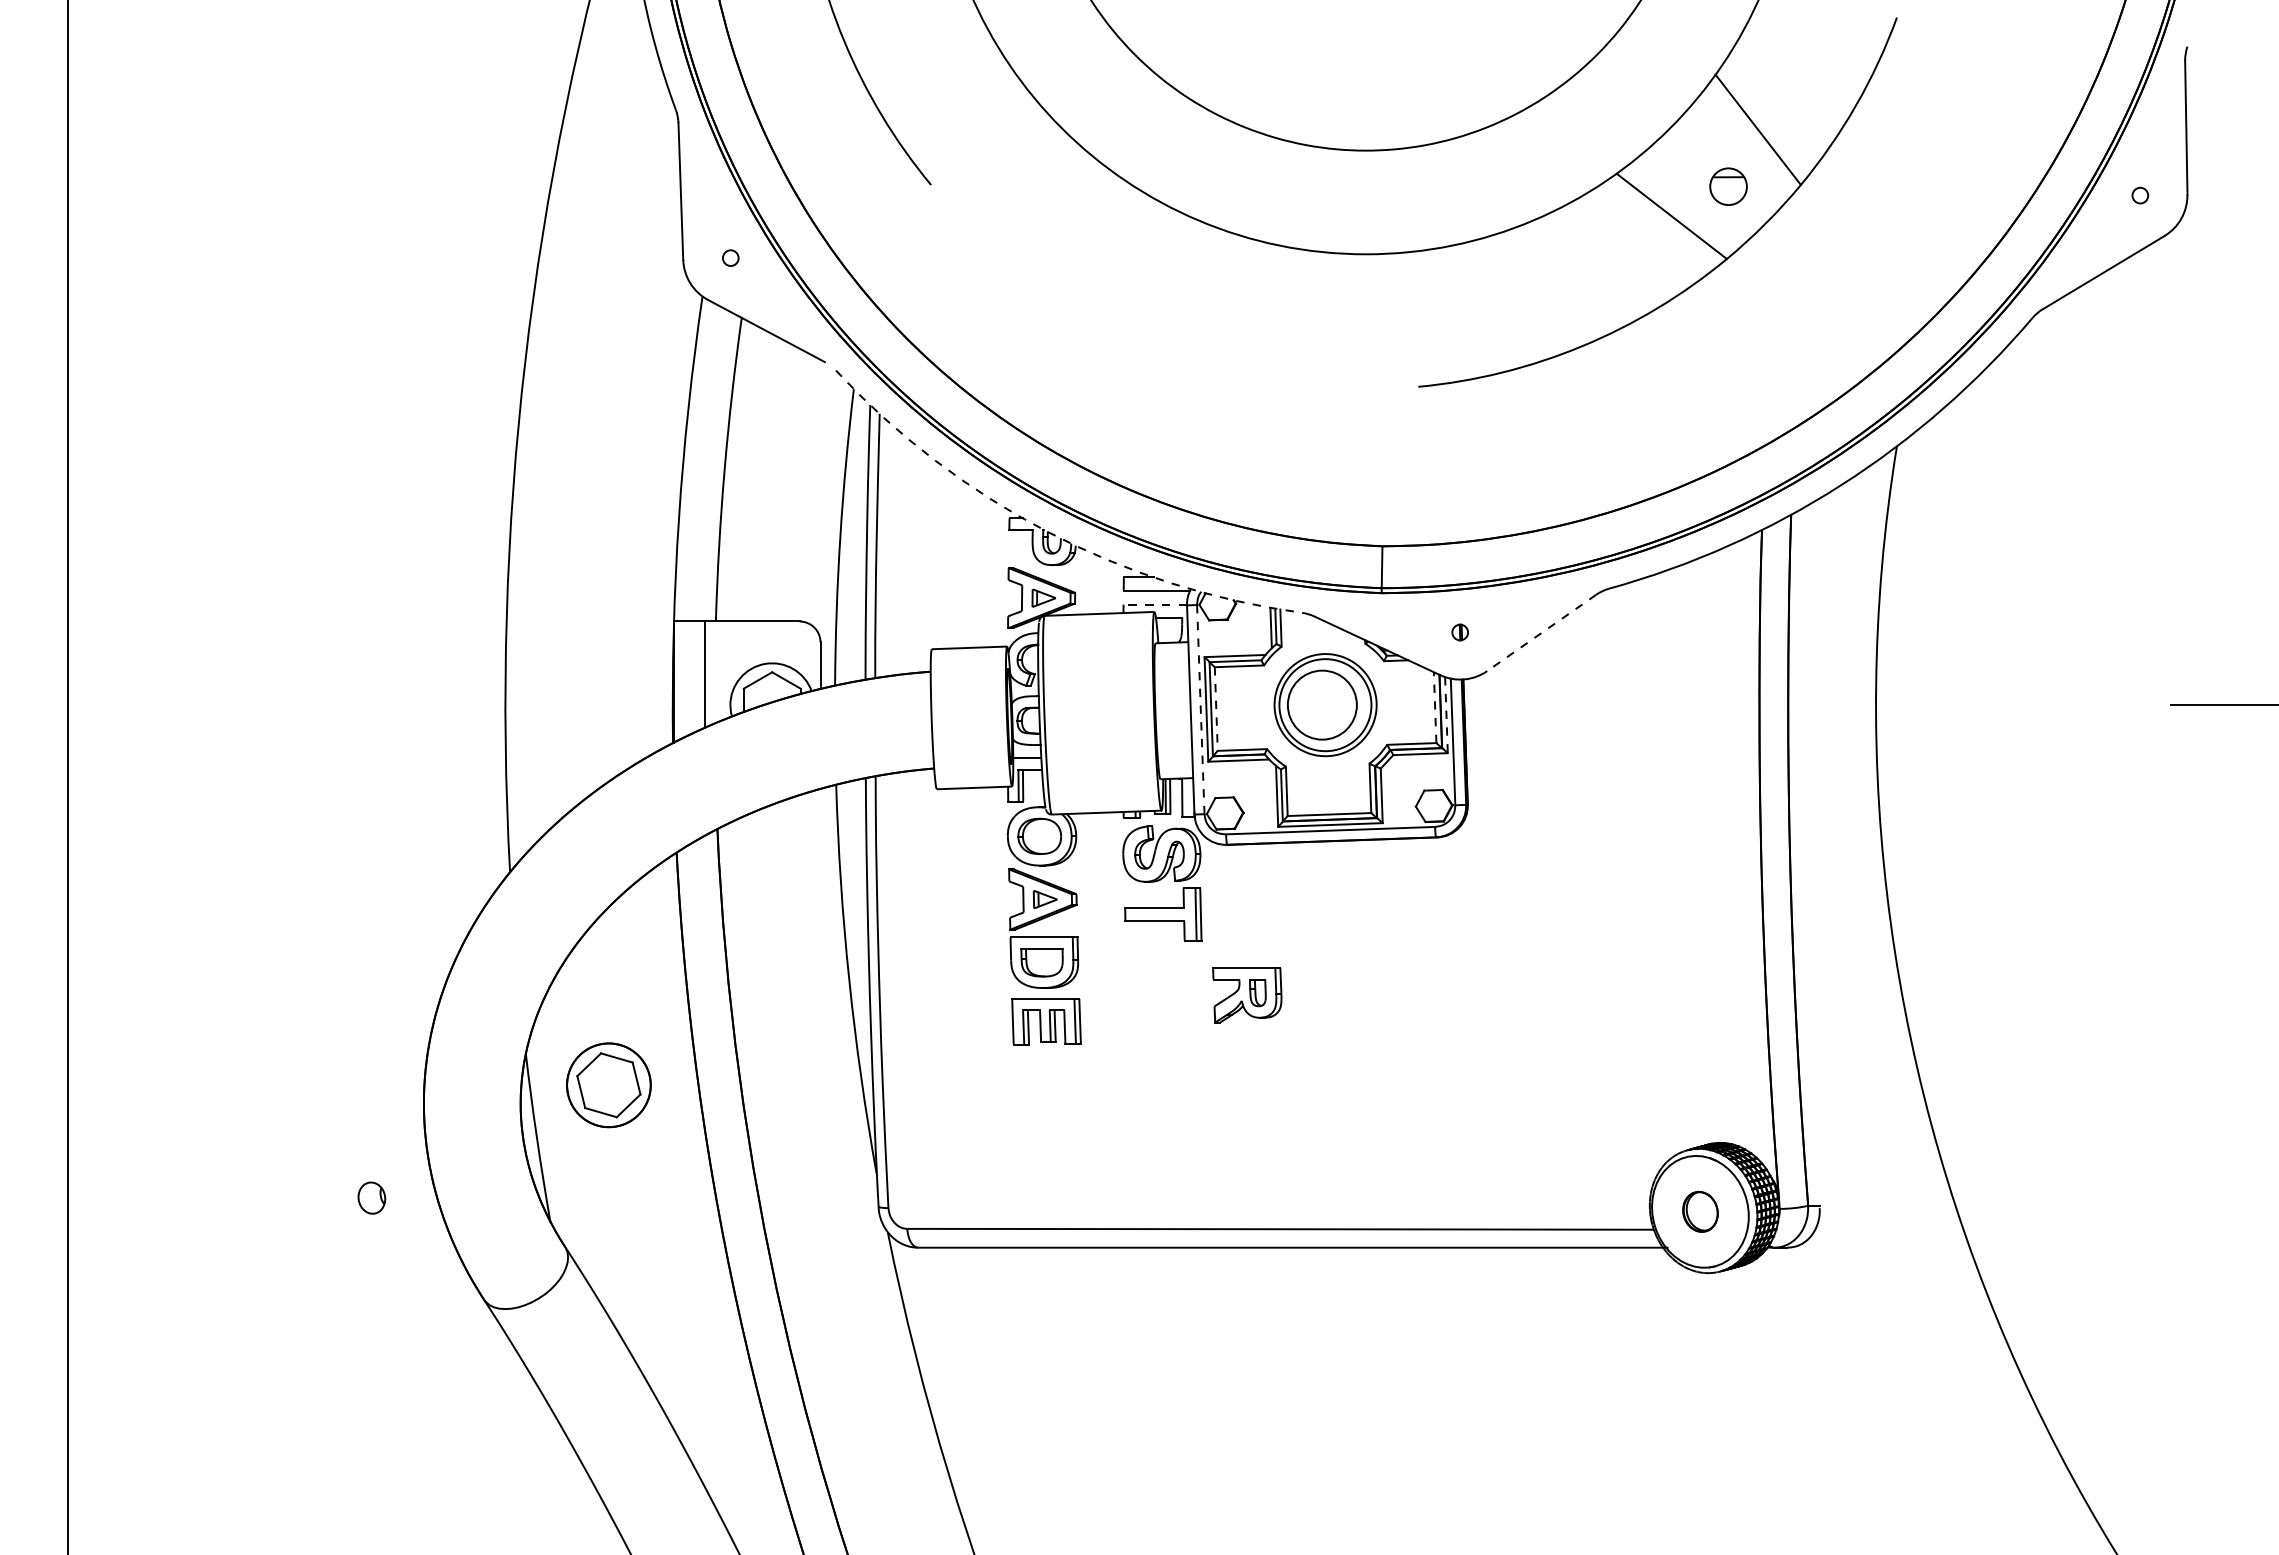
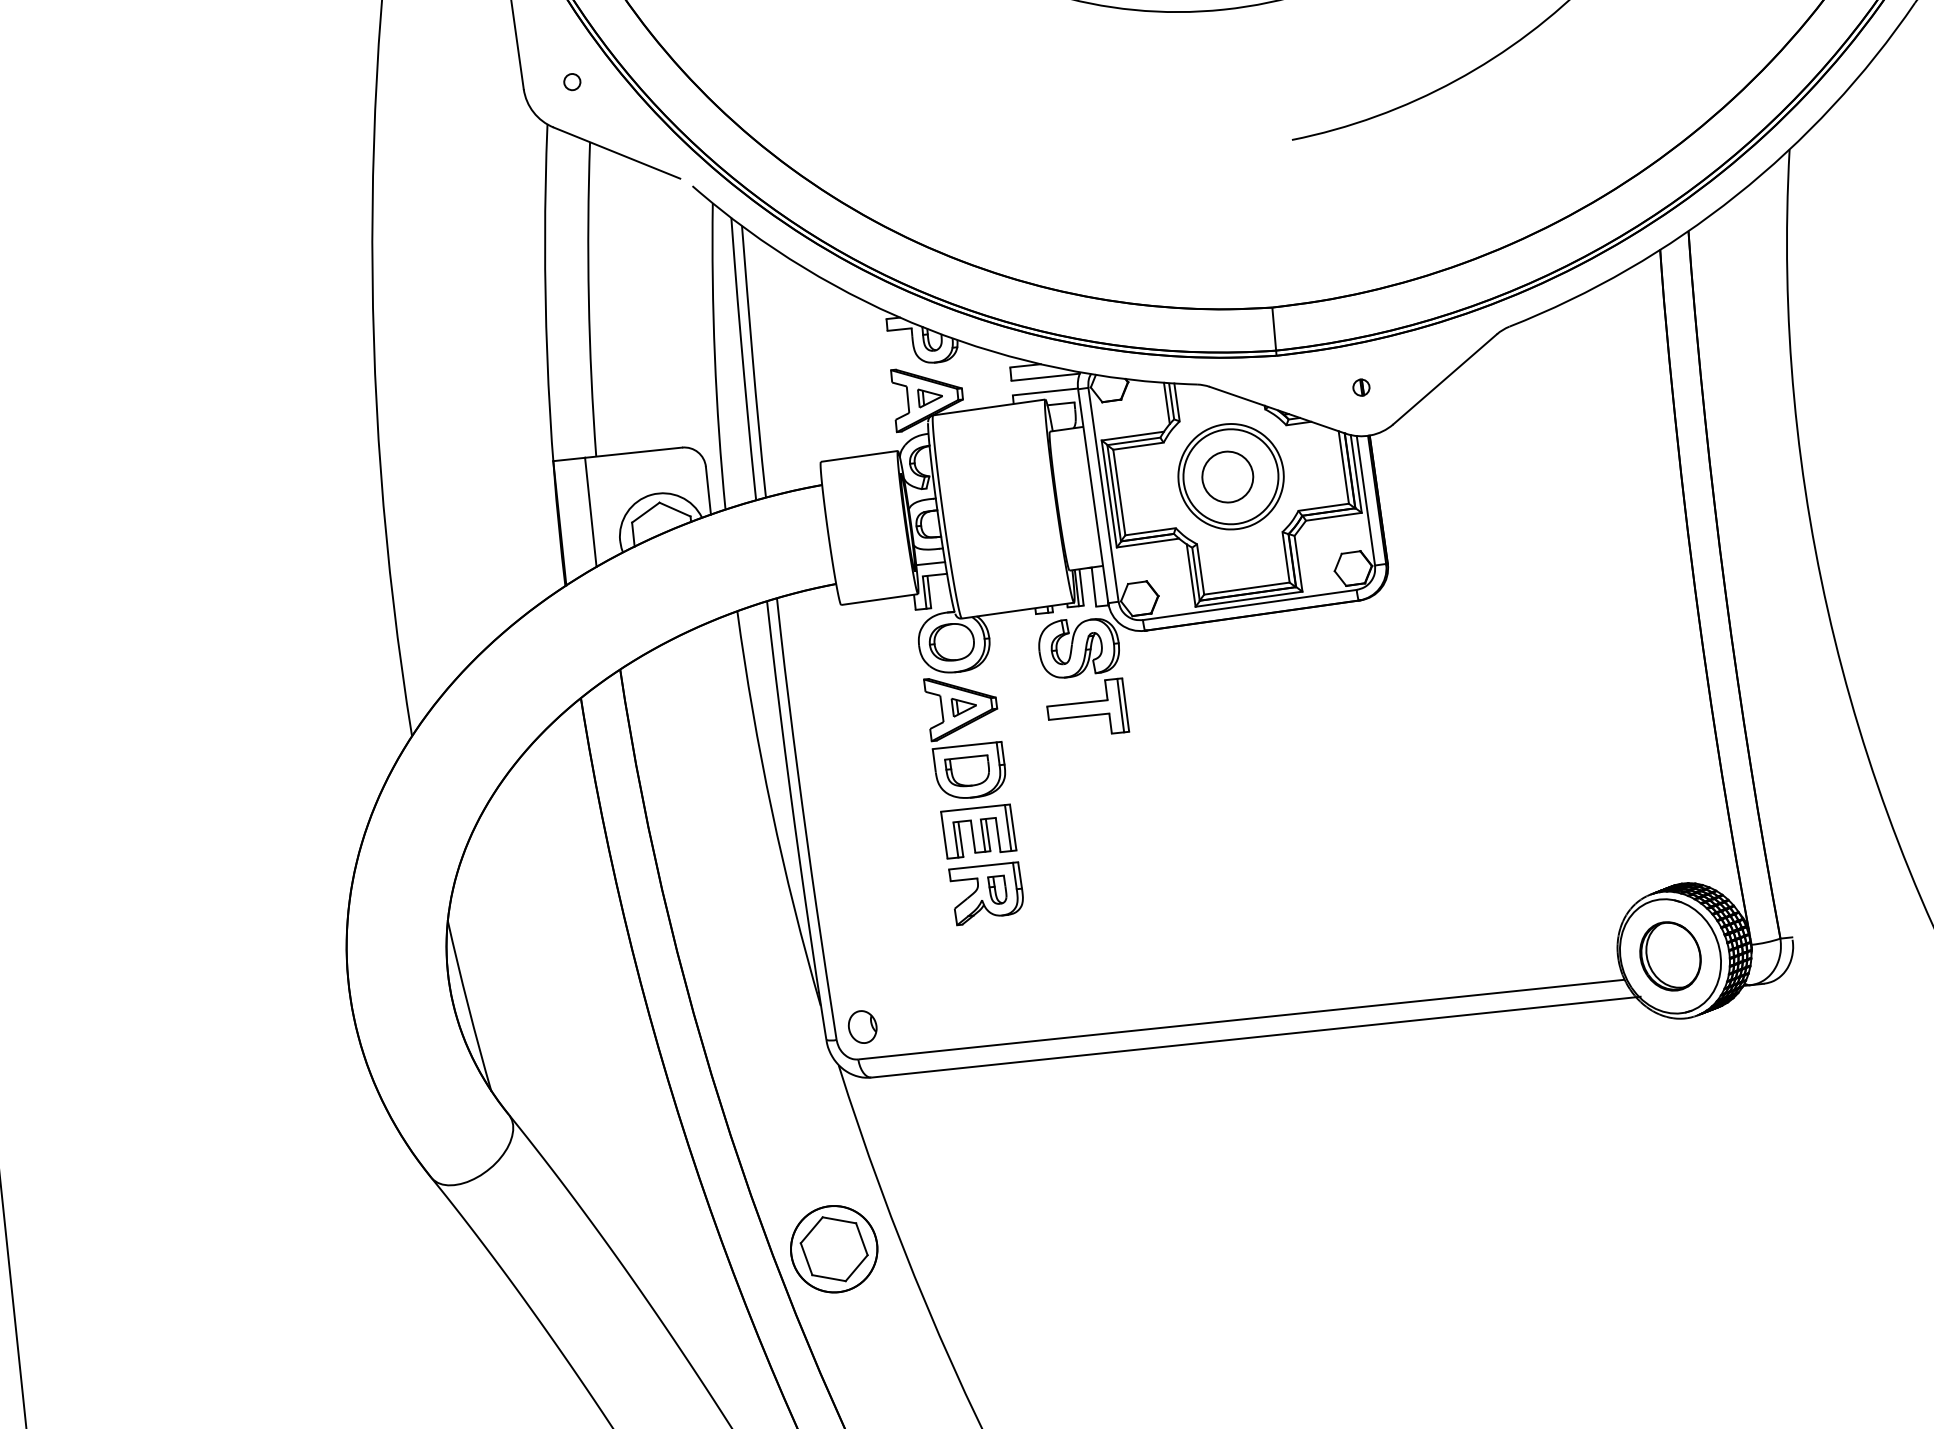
arc: (1048, 532) -> (928, 329), dashed -> solid
line: (1155, 604) -> (1045, 391), dashed -> solid
line: (1541, 632) -> (1444, 378), dashed -> solid
circle: (1322, 704) -> (1227, 476), size x0.71
line: (1435, 707) -> (1344, 467), dashed -> solid
line: (1200, 709) -> (1103, 494), dashed -> solid
line: (1216, 709) -> (1119, 492), dashed -> solid
line: (1446, 715) -> (1356, 474), dashed -> solid
part: (1247, 995) -> (987, 893), moved
part: (608, 1085) -> (833, 1249), moved
part: (371, 1197) -> (862, 1026), moved
part: (1700, 1211) -> (1670, 956), size x1.67

